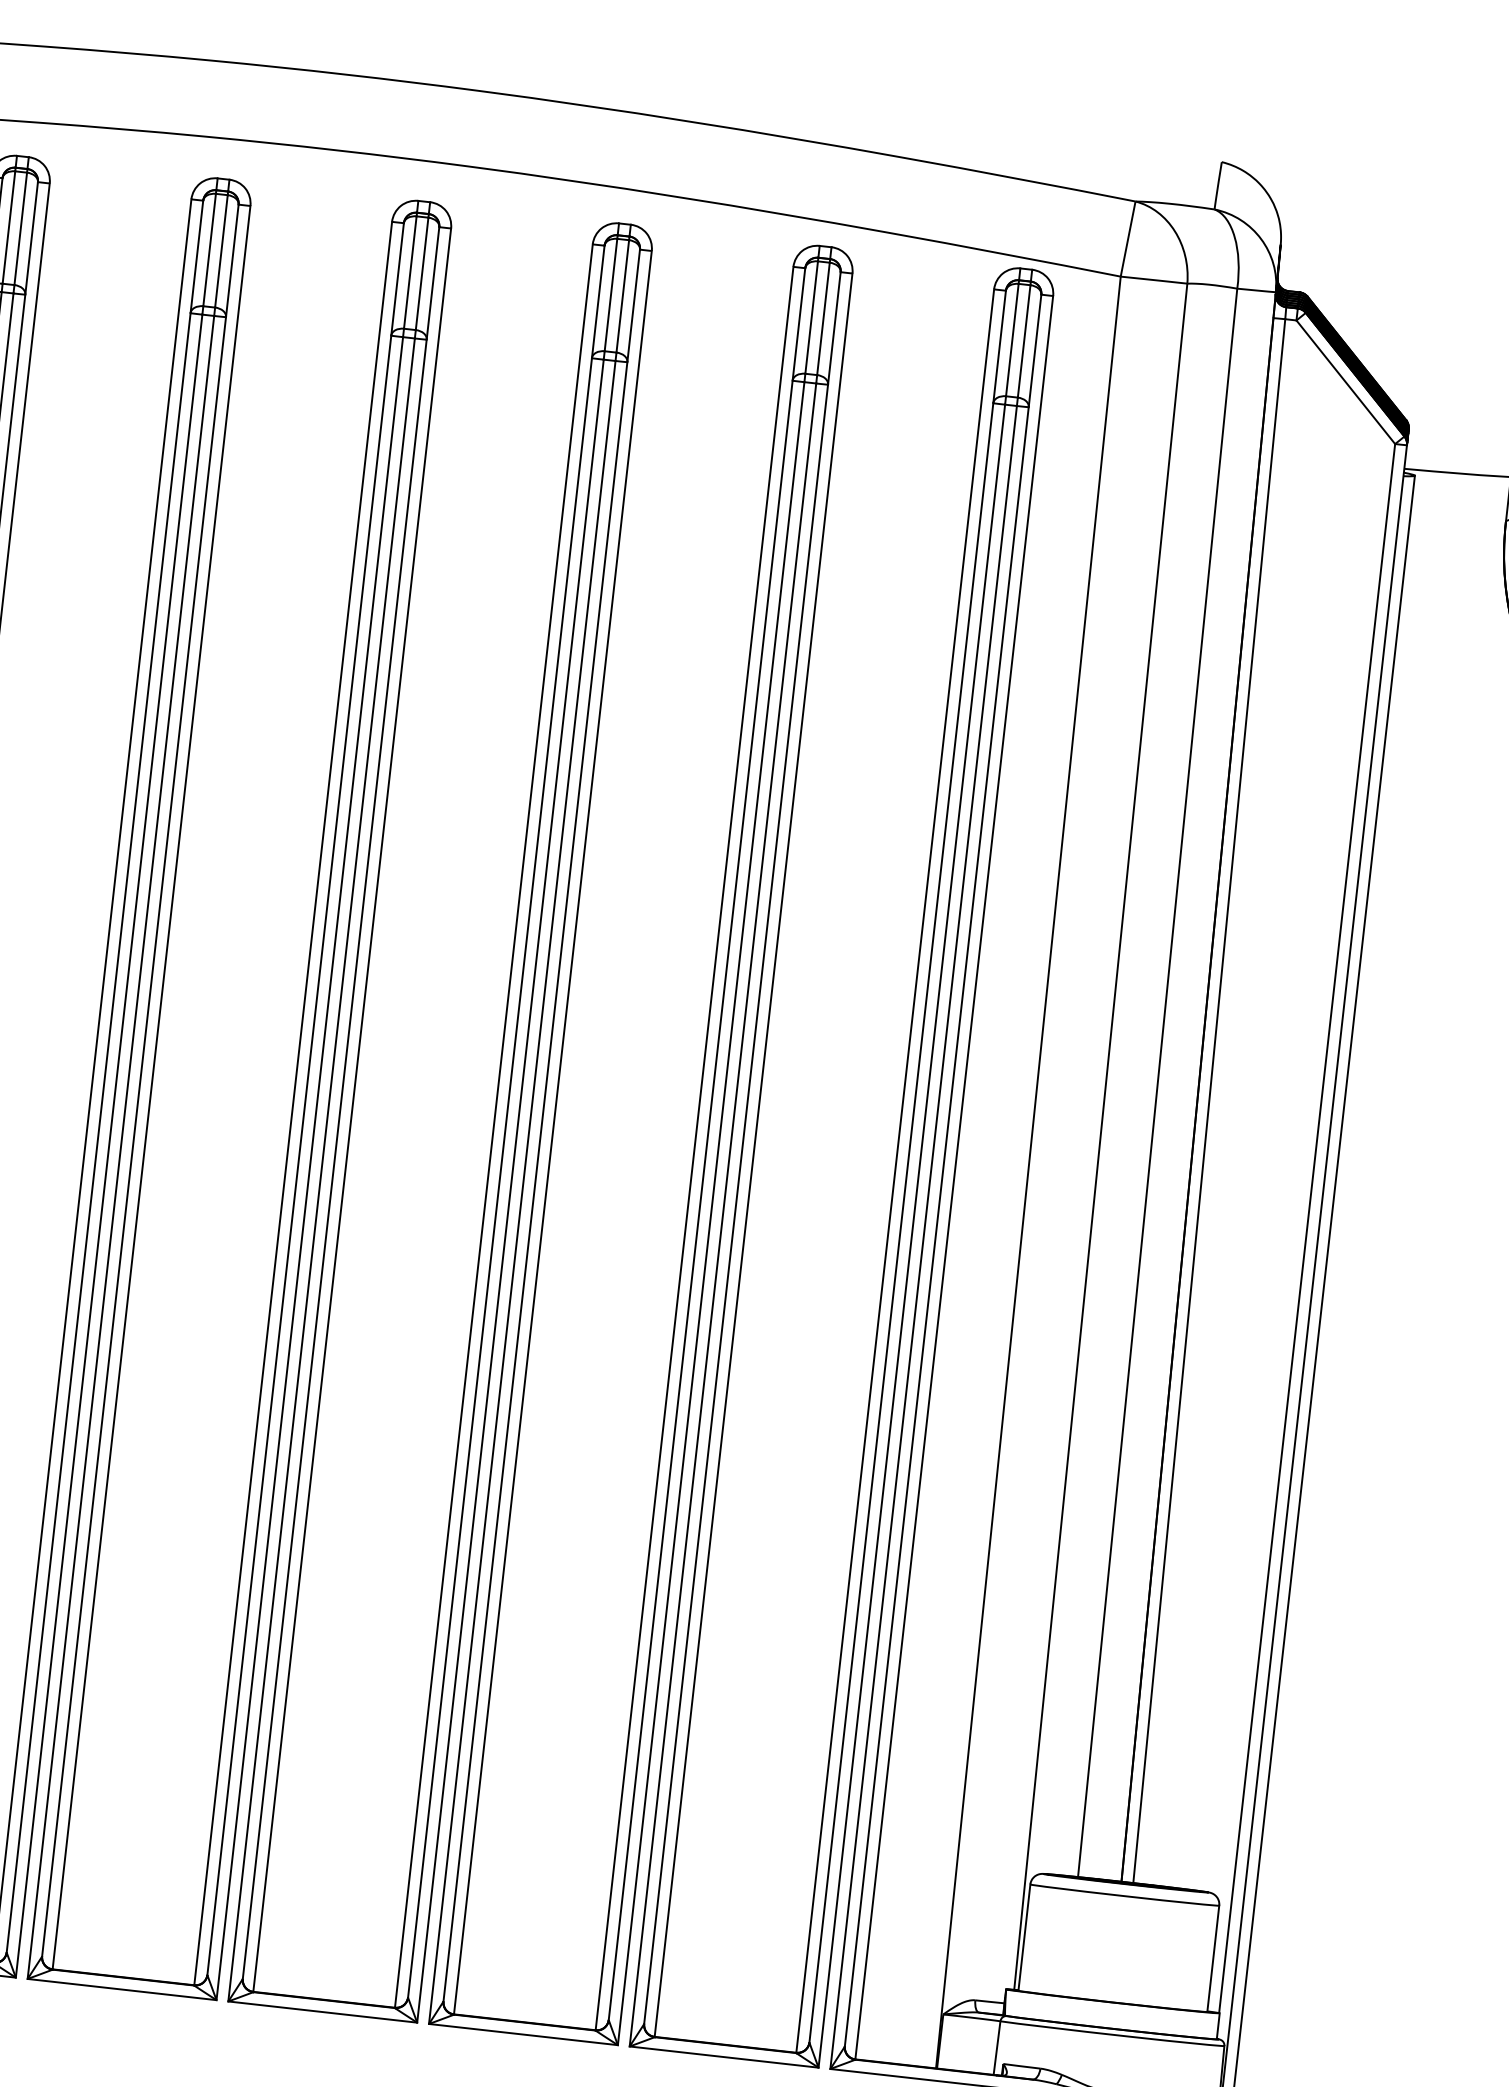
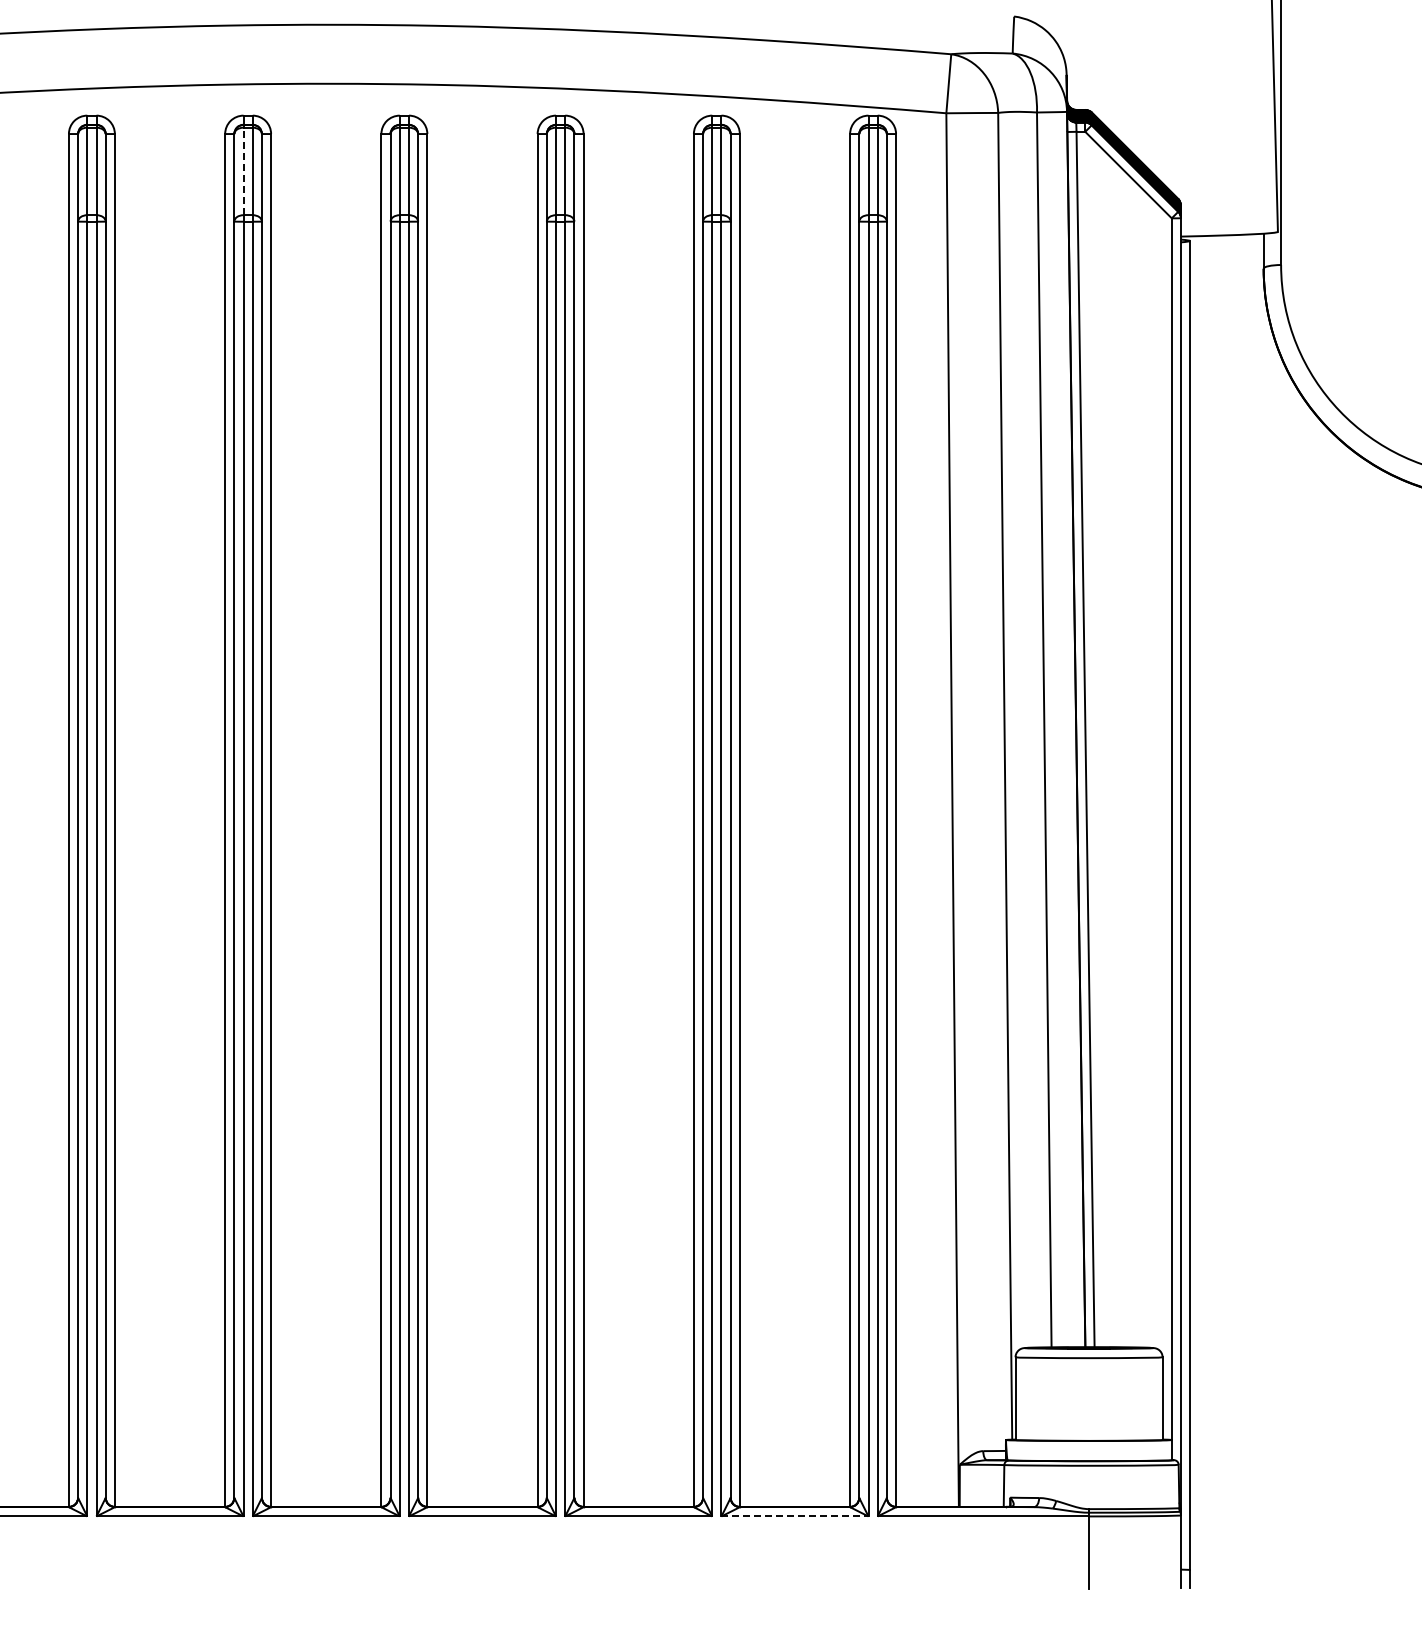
line: (209, 250) -> (243, 171), solid -> dashed
line: (723, 2057) -> (794, 1516), solid -> dashed

